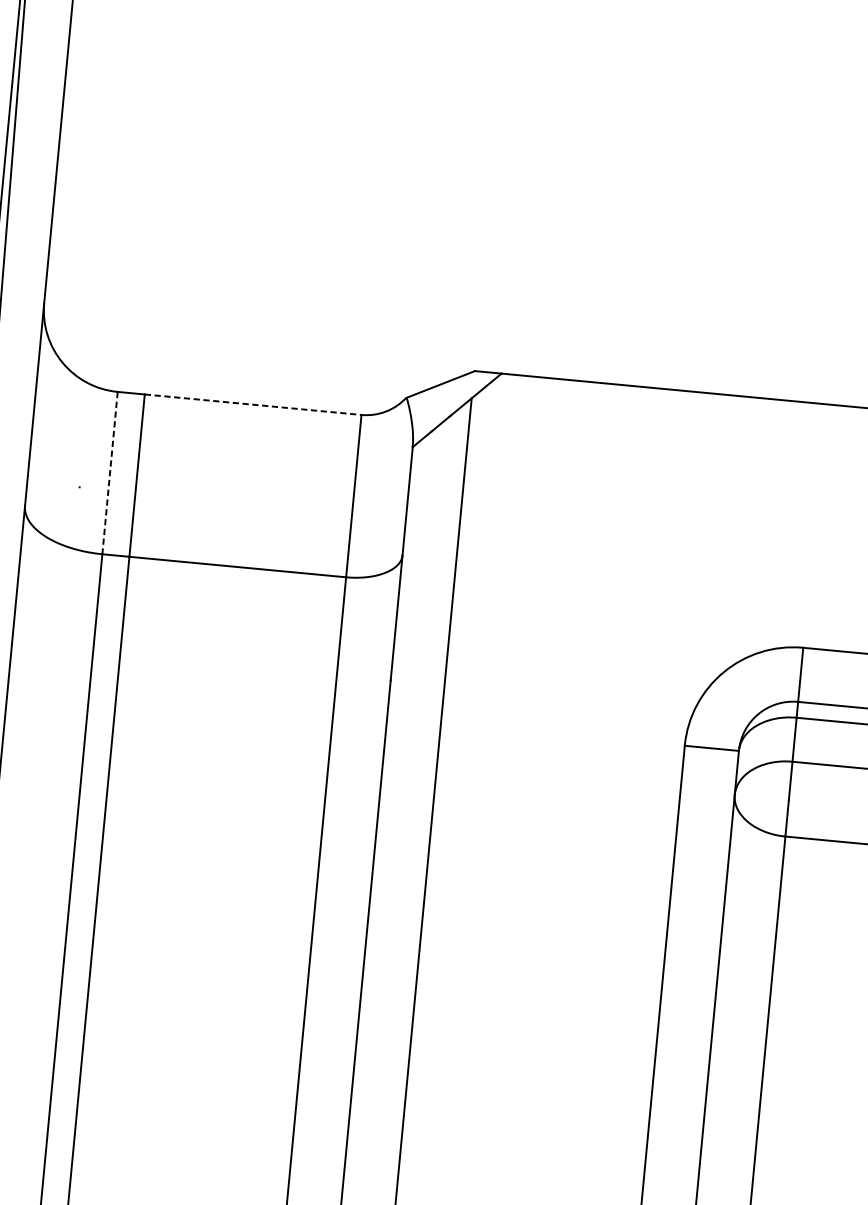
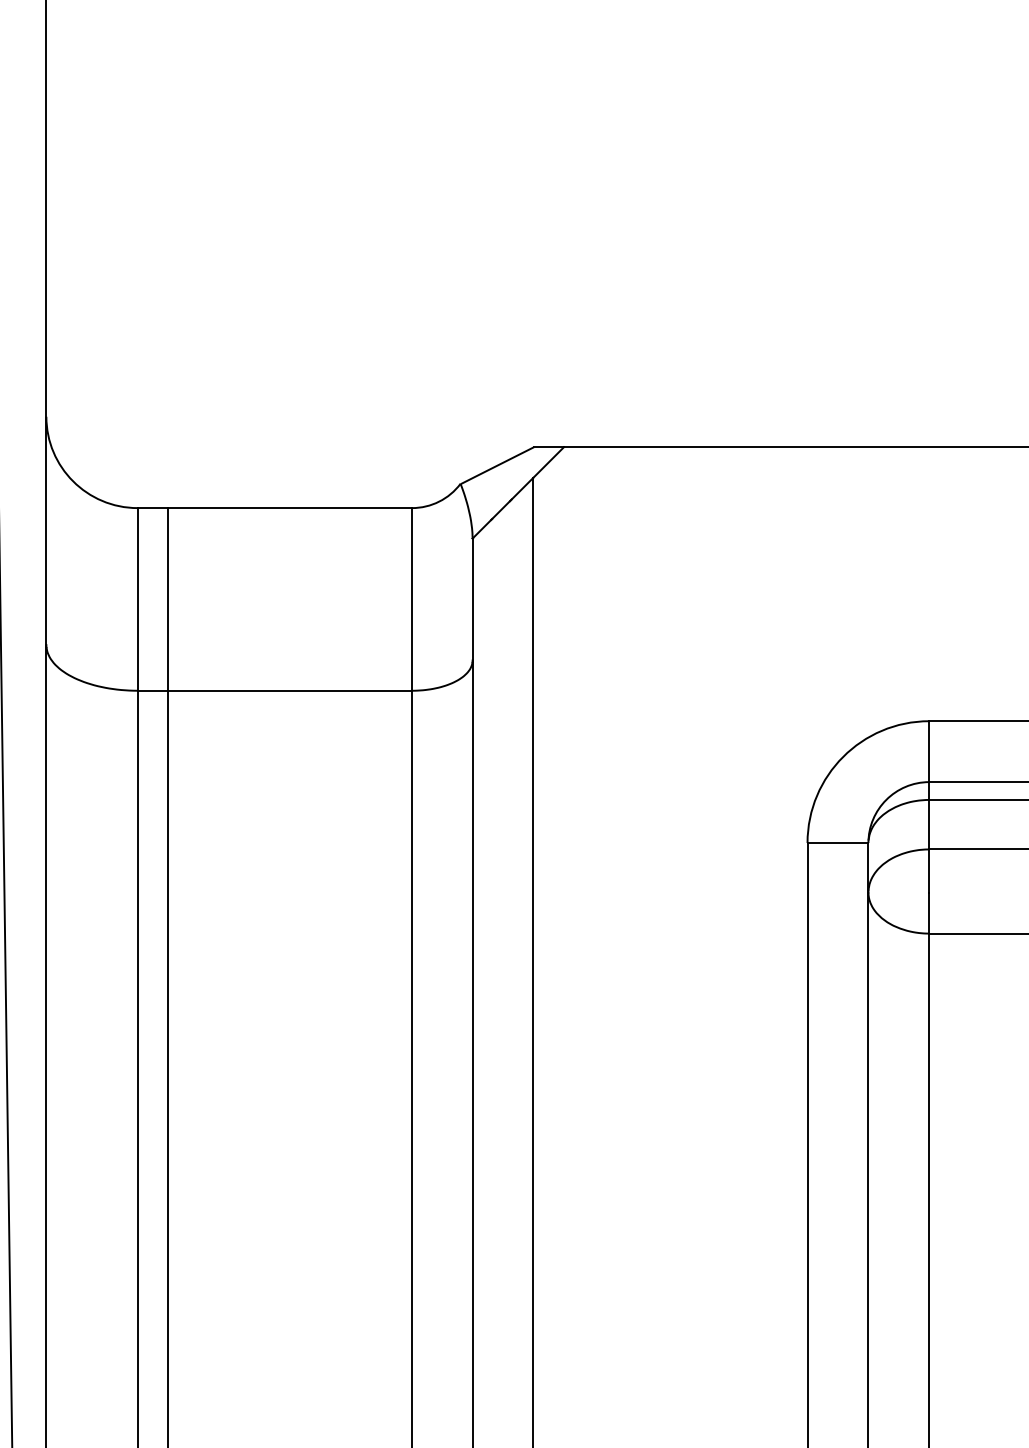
line: (253, 405) -> (290, 508), dashed -> solid
line: (109, 473) -> (137, 599), dashed -> solid

